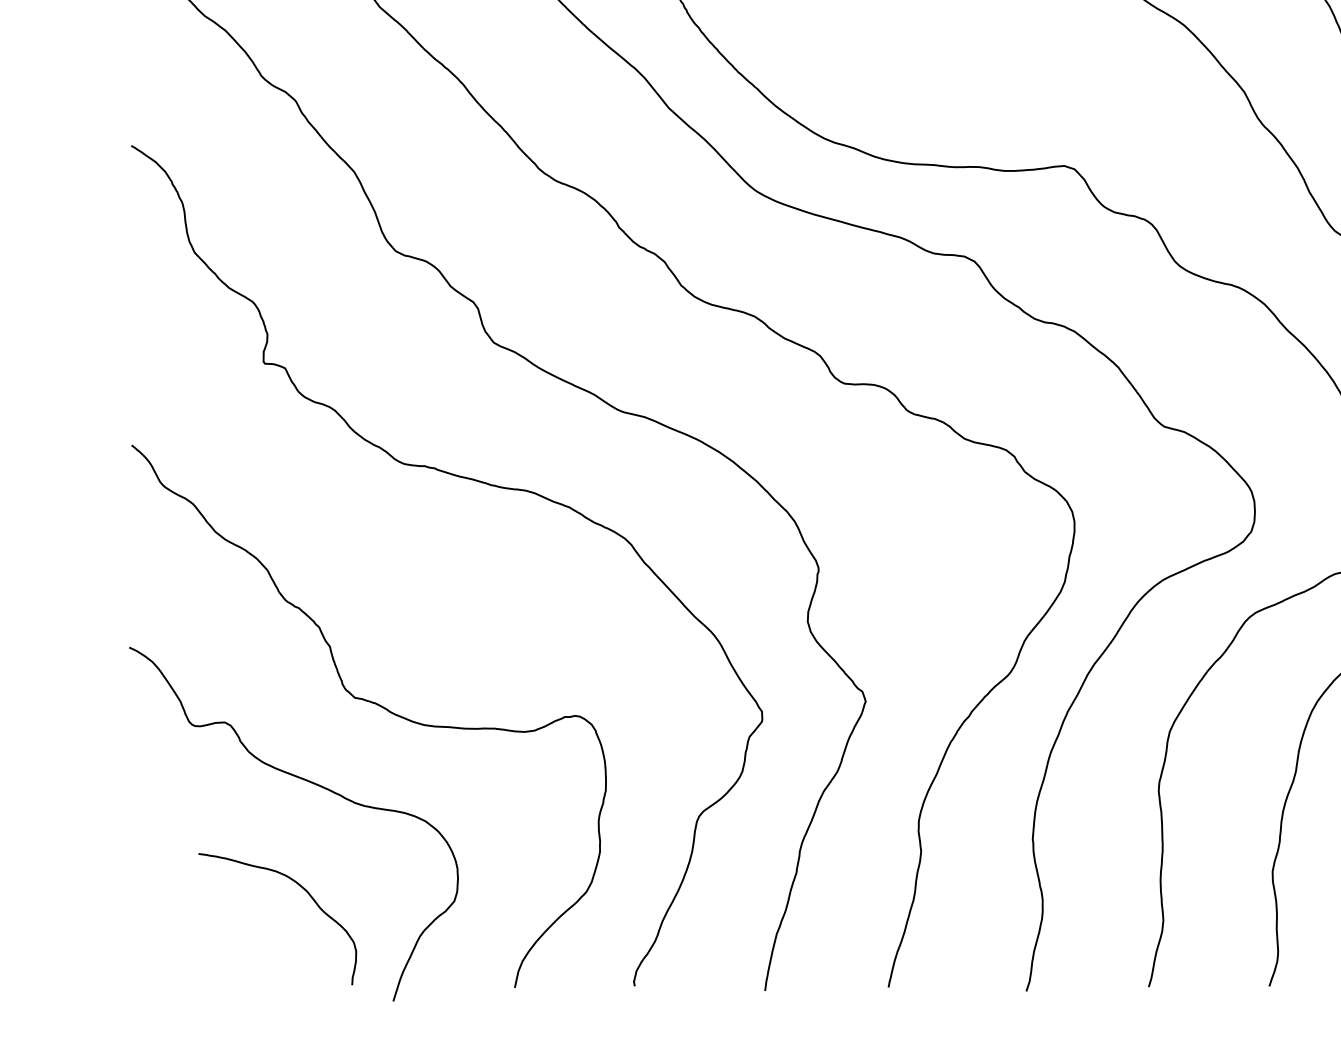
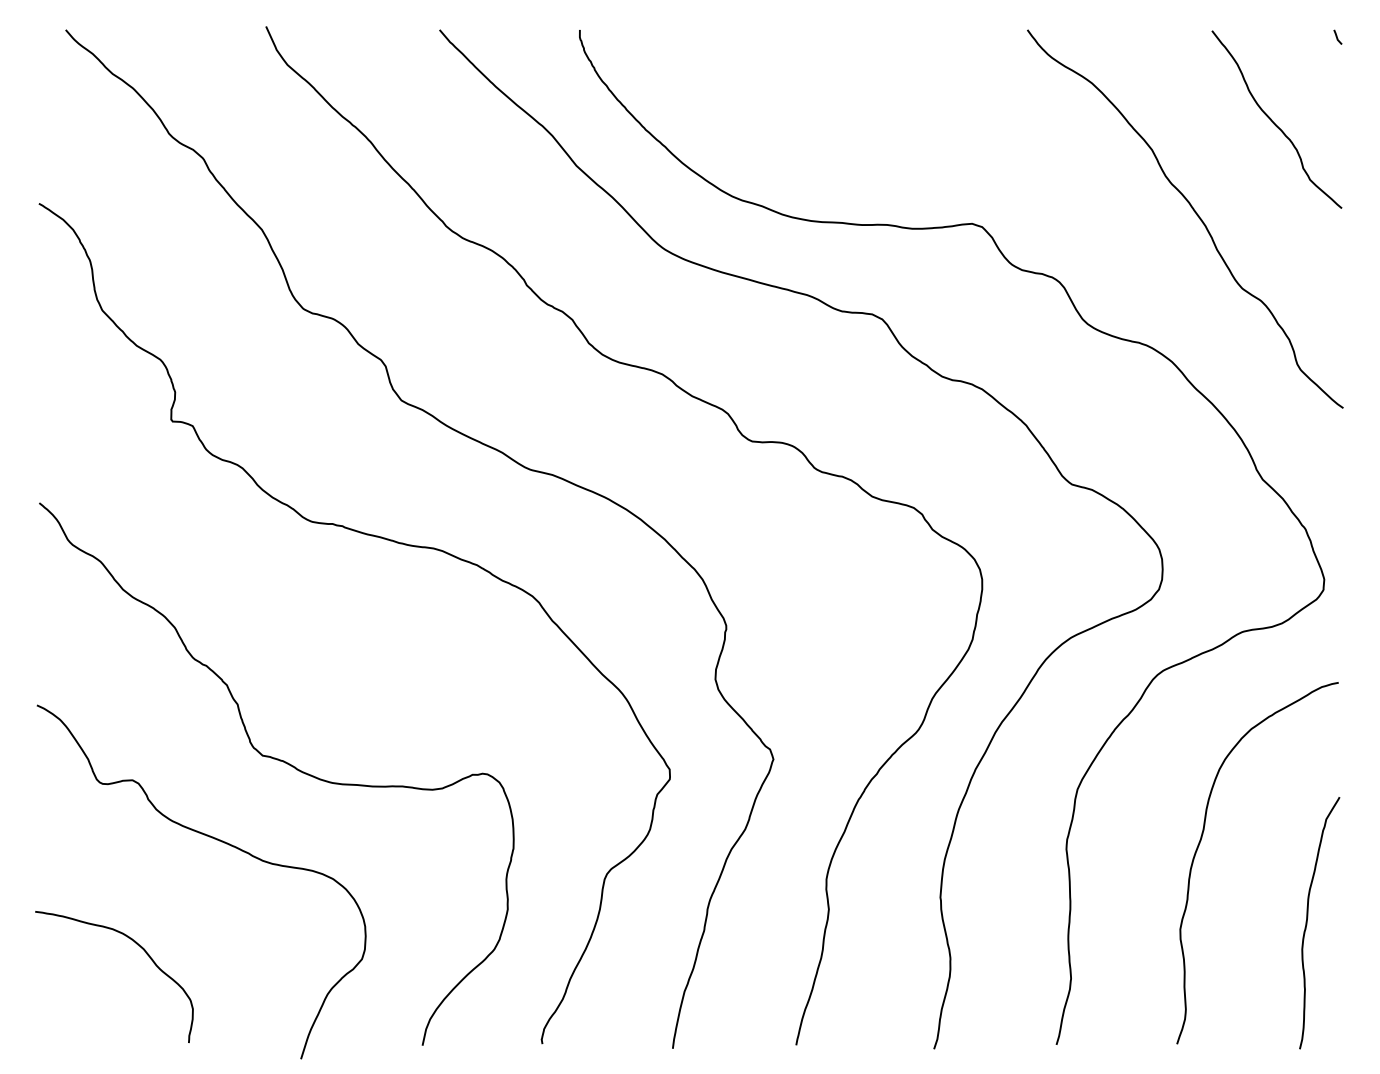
curve: (300, 887) -> (137, 945), moved

